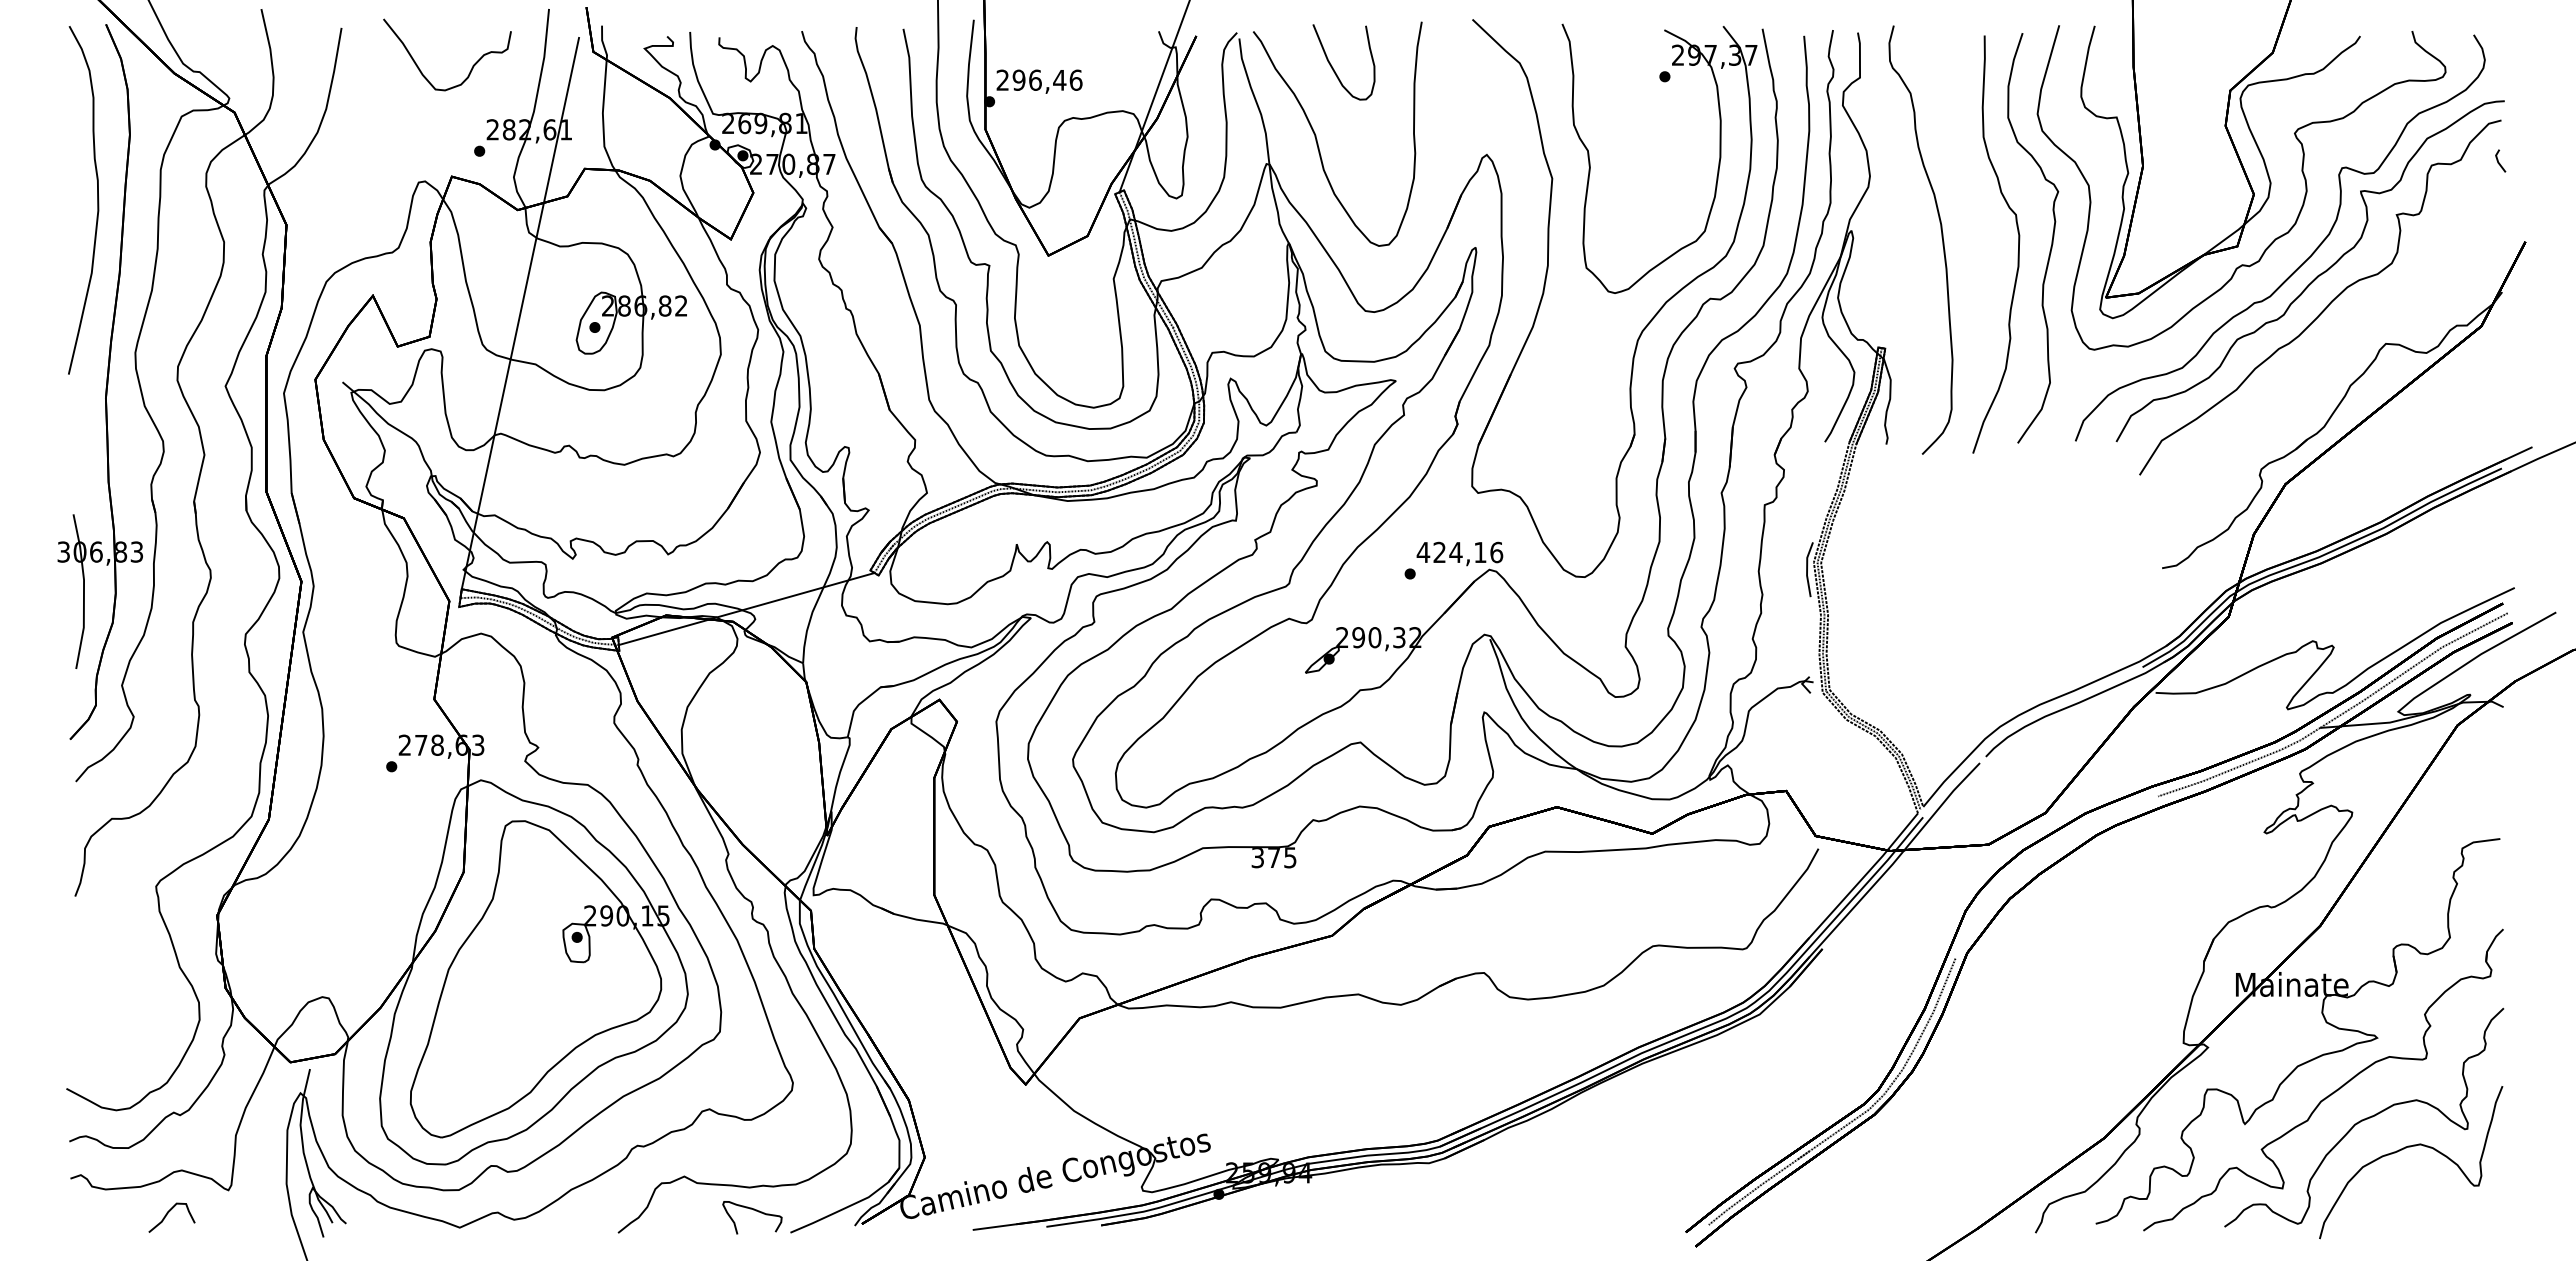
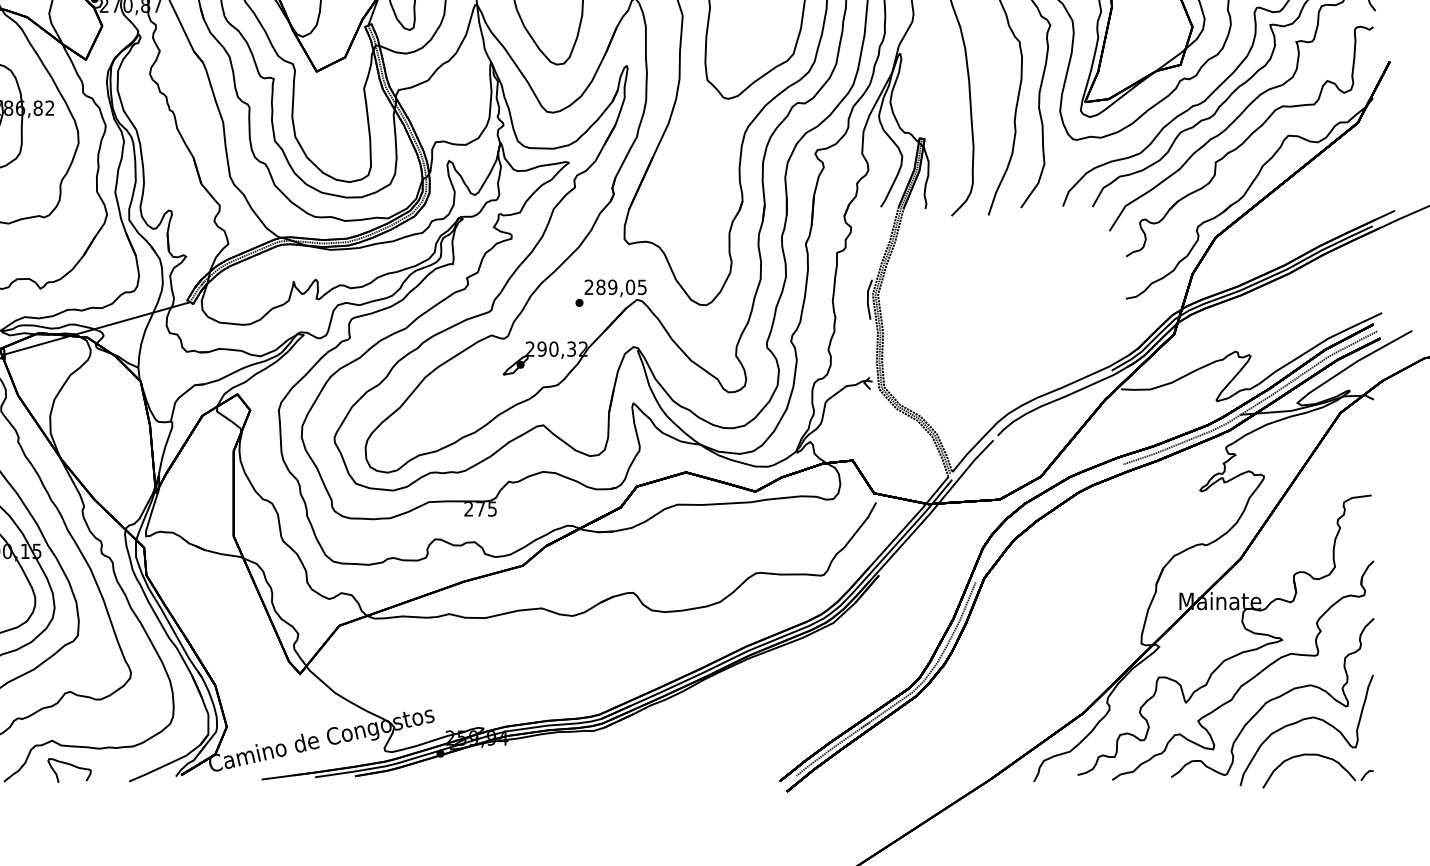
part: (2332, 351) -> (1249, 141), added
text: (1459, 552) -> (615, 287), 424,16 -> 289,05
text: (1257, 858) -> (468, 509), 375 -> 275
part: (2433, 1199) -> (1323, 757), added
curve: (755, 1211) -> (71, 766), moved

